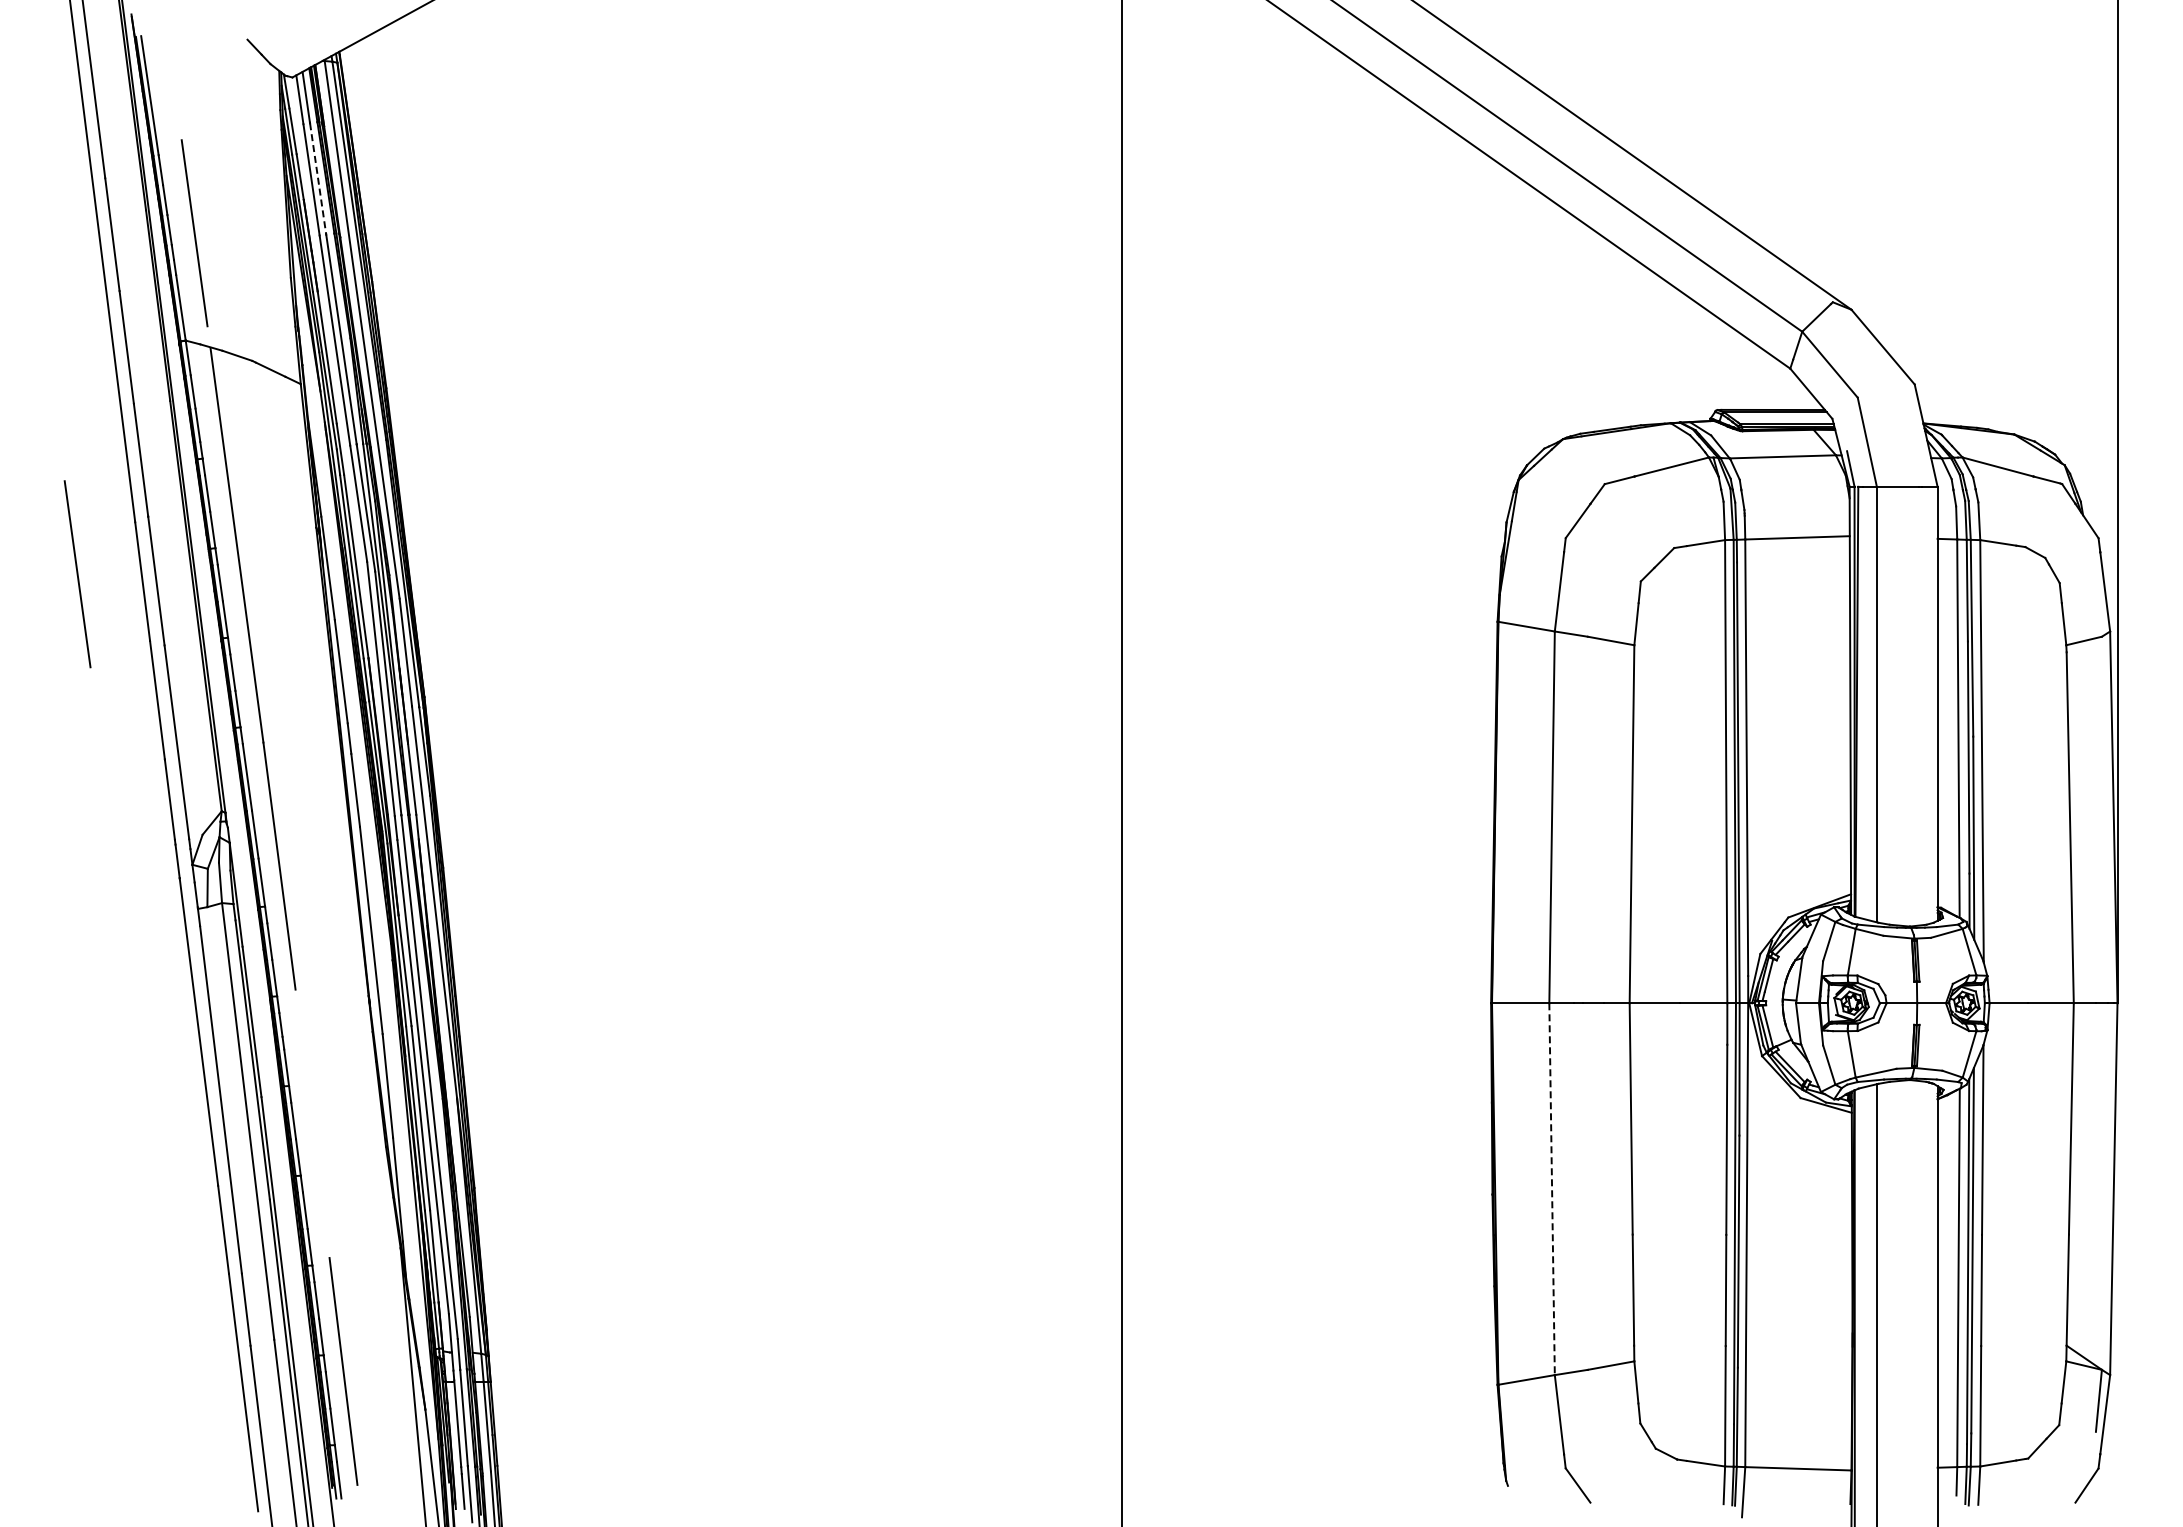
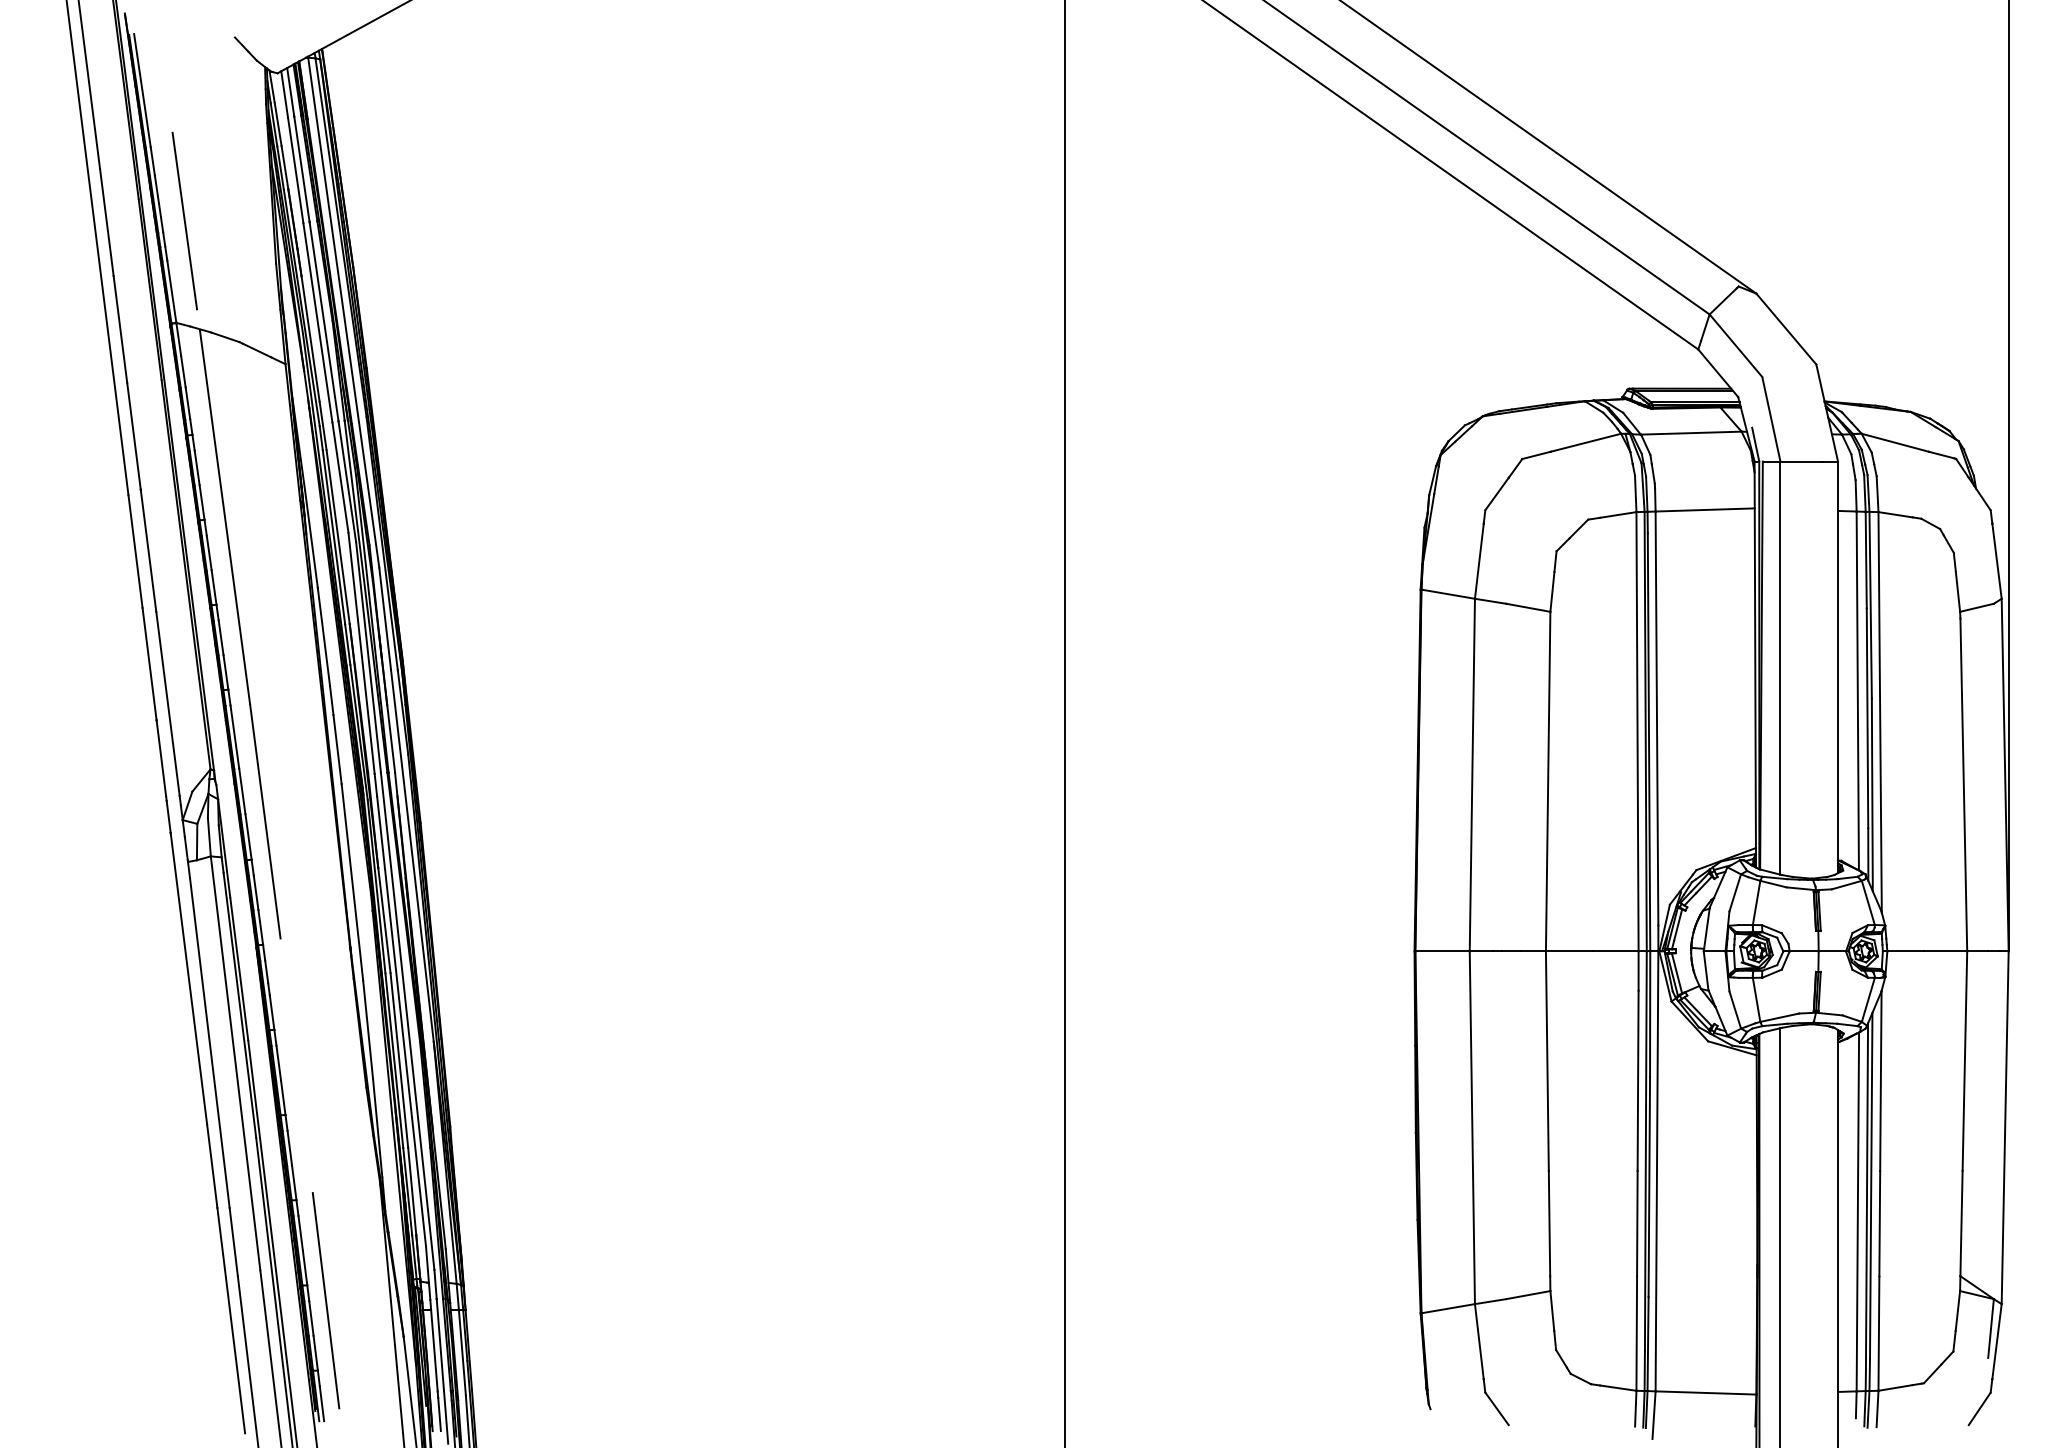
line: (318, 178) -> (302, 169), dashed -> solid
line: (77, 574) -> (73, 544), removed
line: (1552, 1189) -> (1472, 1128), dashed -> solid

